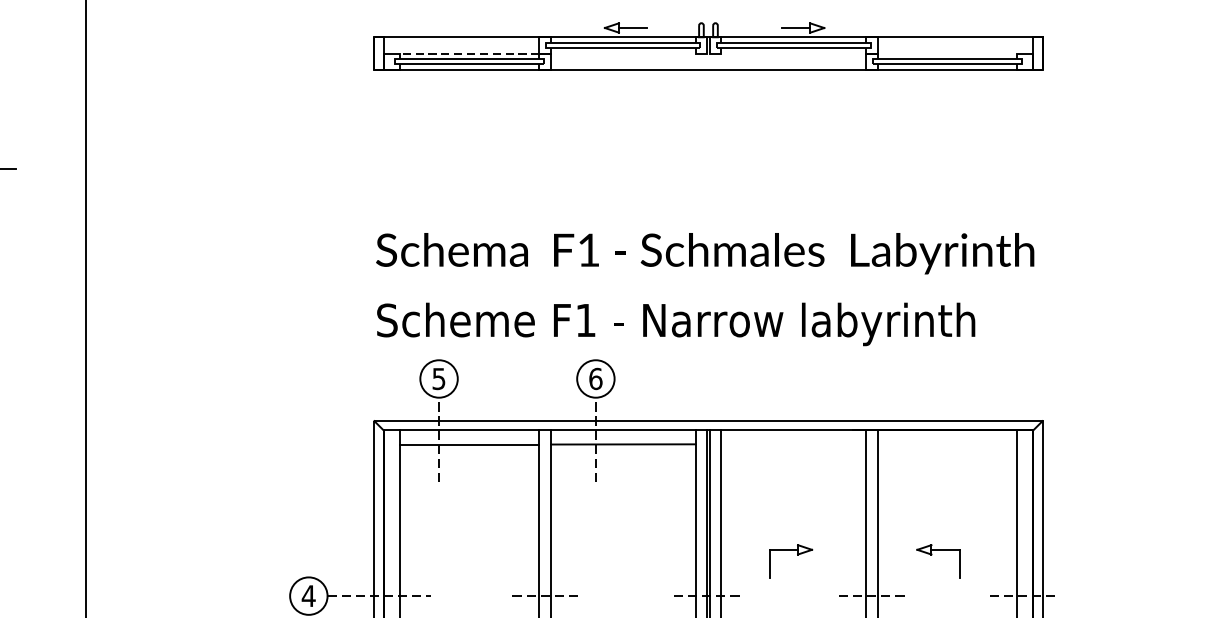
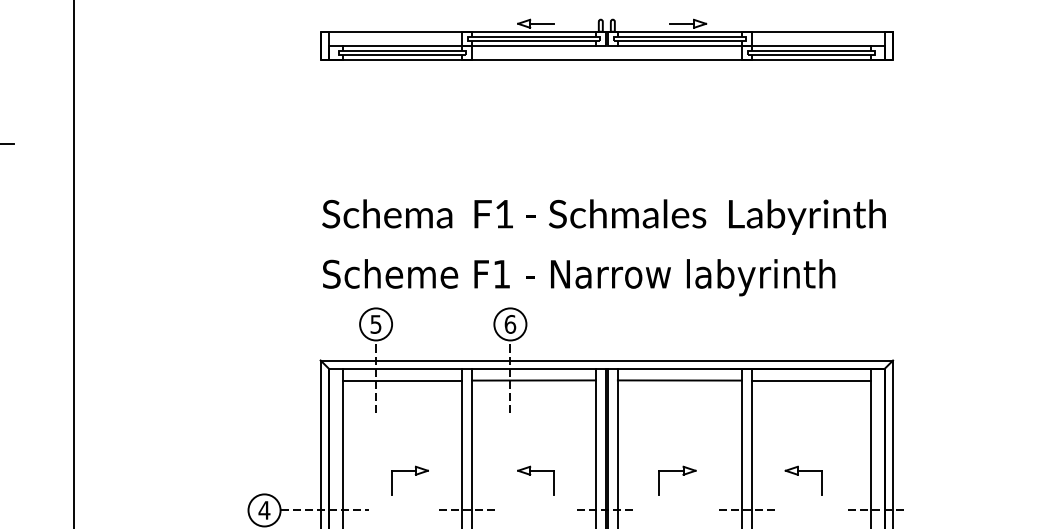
line: (469, 53) -> (402, 45), dashed -> solid
line: (622, 53) -> (533, 45), added
line: (793, 53) -> (679, 45), added
line: (946, 53) -> (810, 45), added
line: (793, 444) -> (679, 380), added
line: (946, 444) -> (810, 380), added
part: (483, 554) -> (414, 474), added
part: (619, 555) -> (530, 475), added

